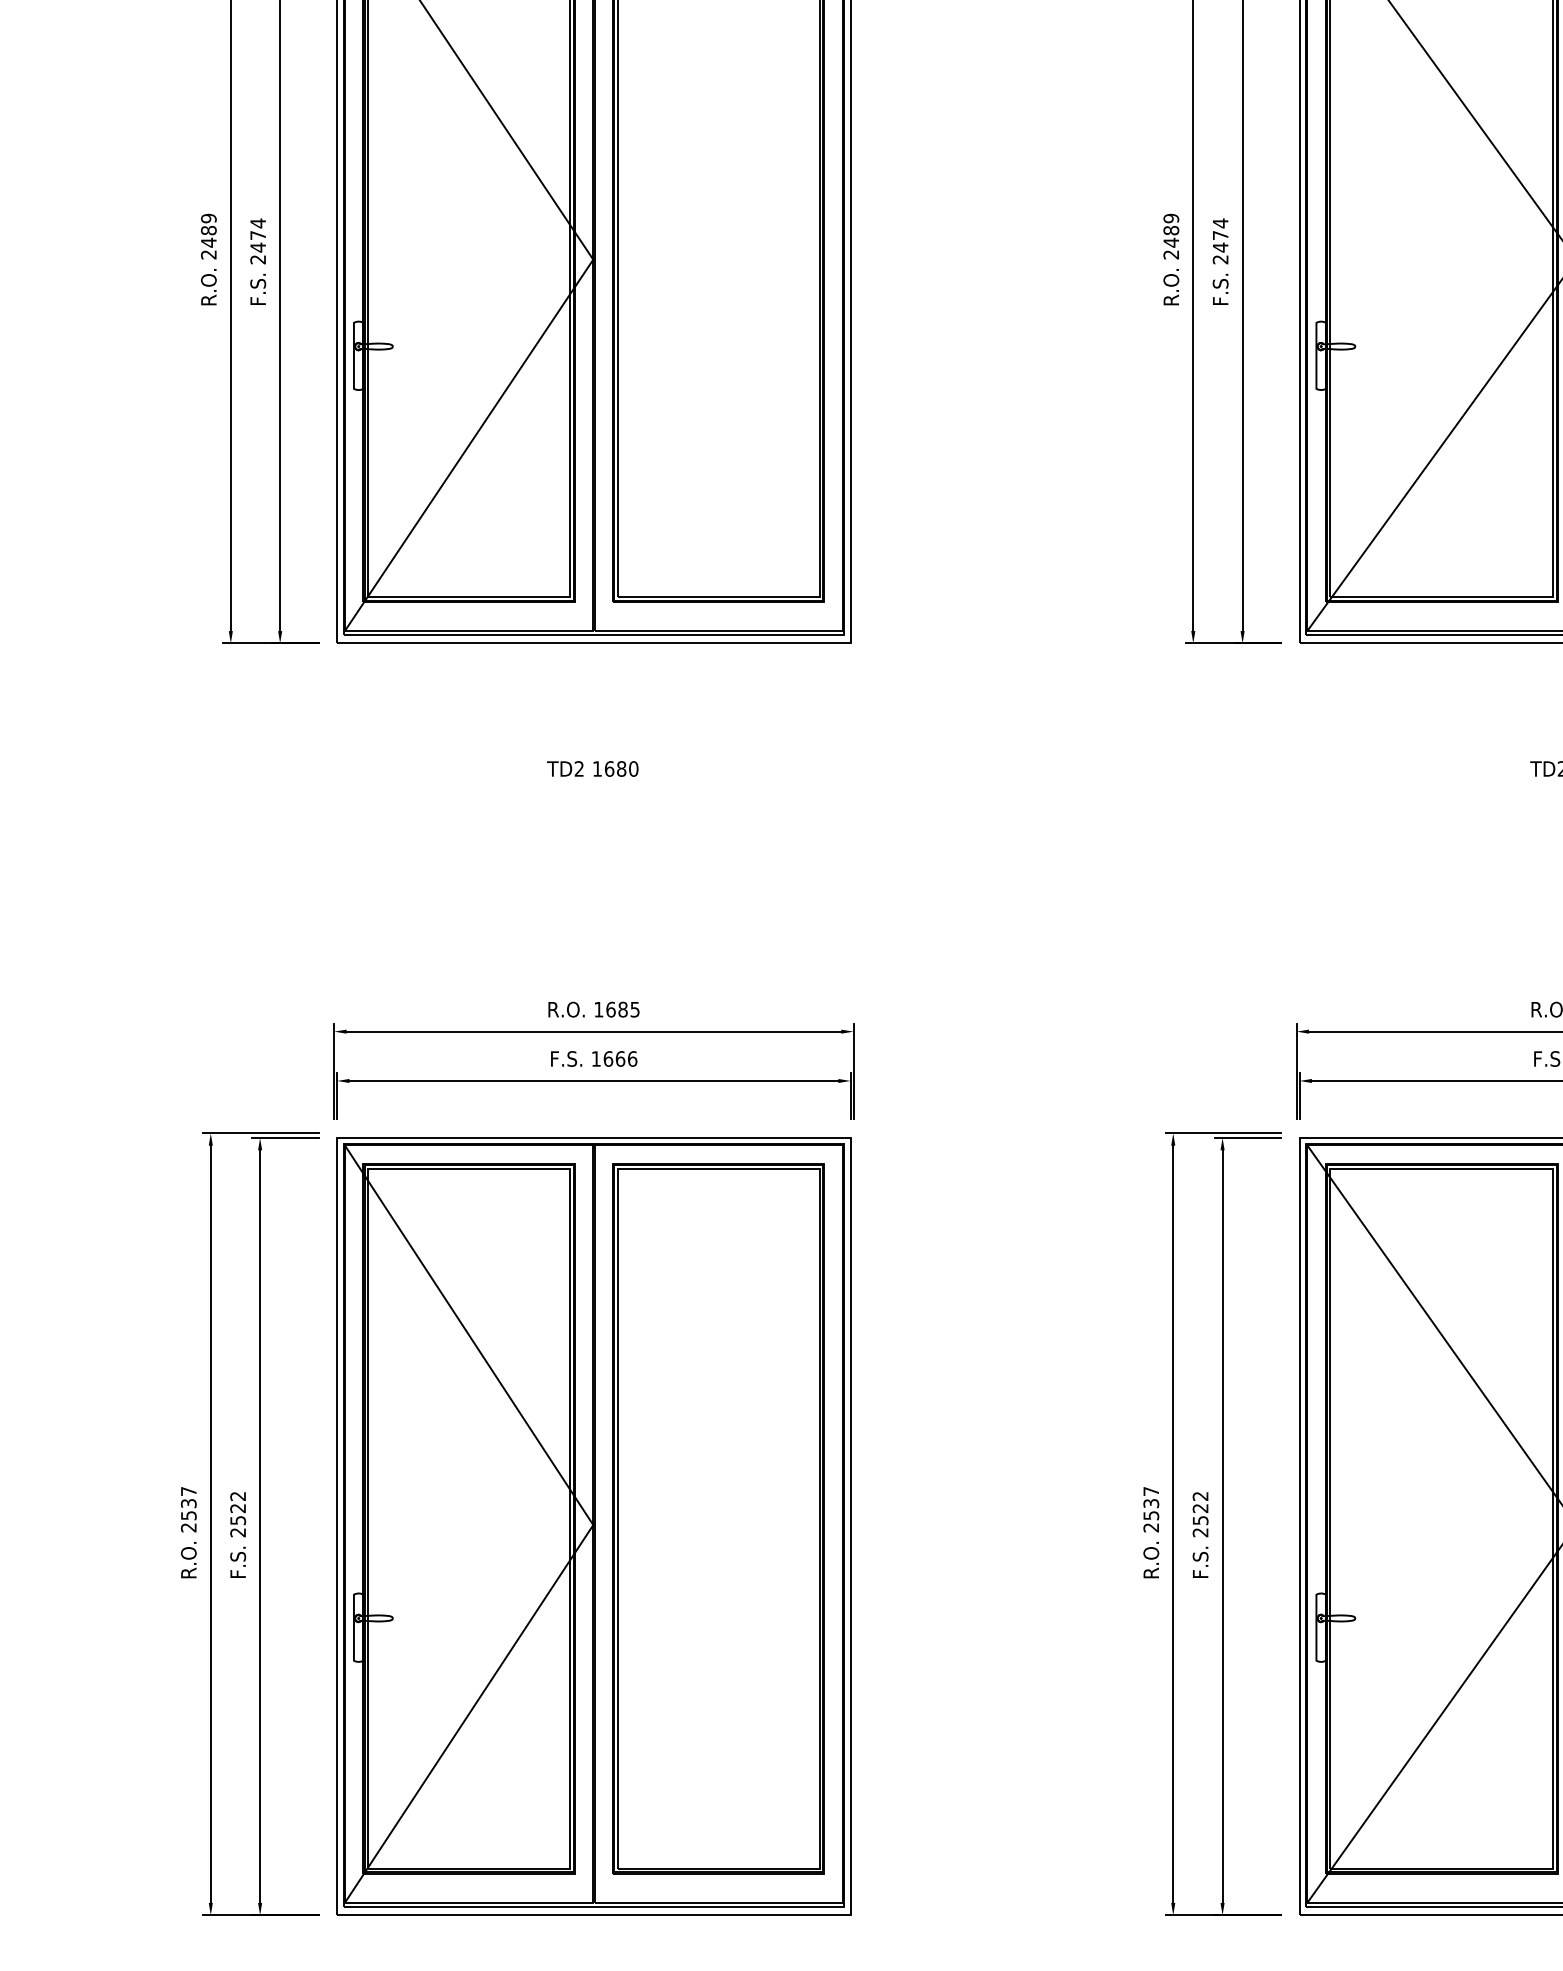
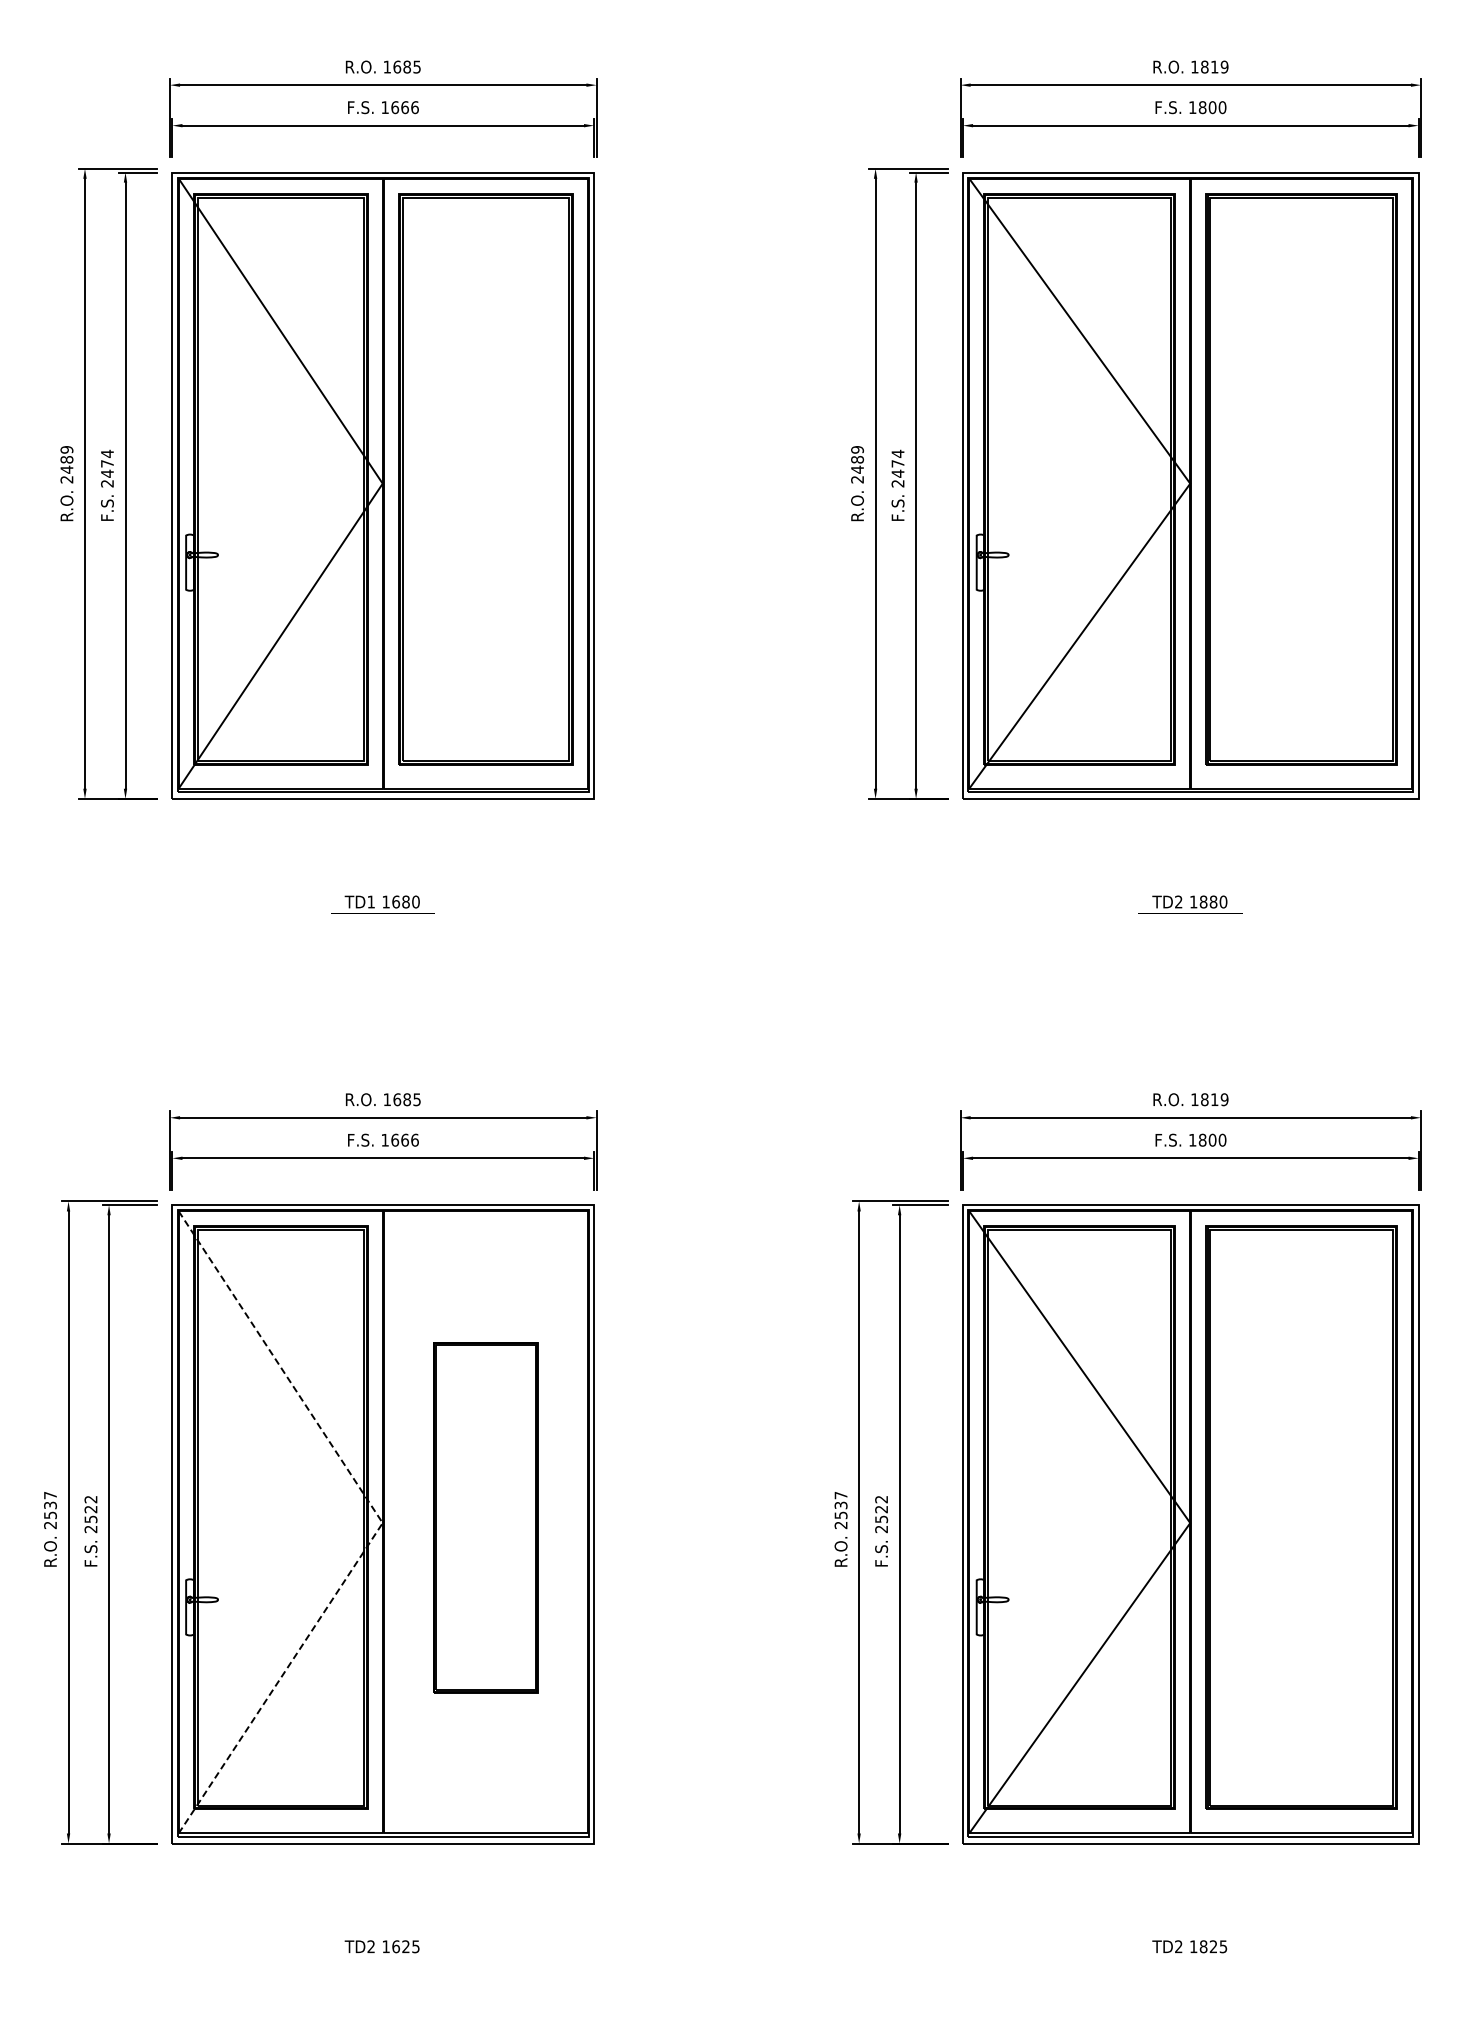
text: (578, 768) -> (370, 901), TD2 -> TD1
part: (718, 1518) -> (485, 1517), size x0.6
line: (593, 1525) -> (382, 1523), solid -> dashed

